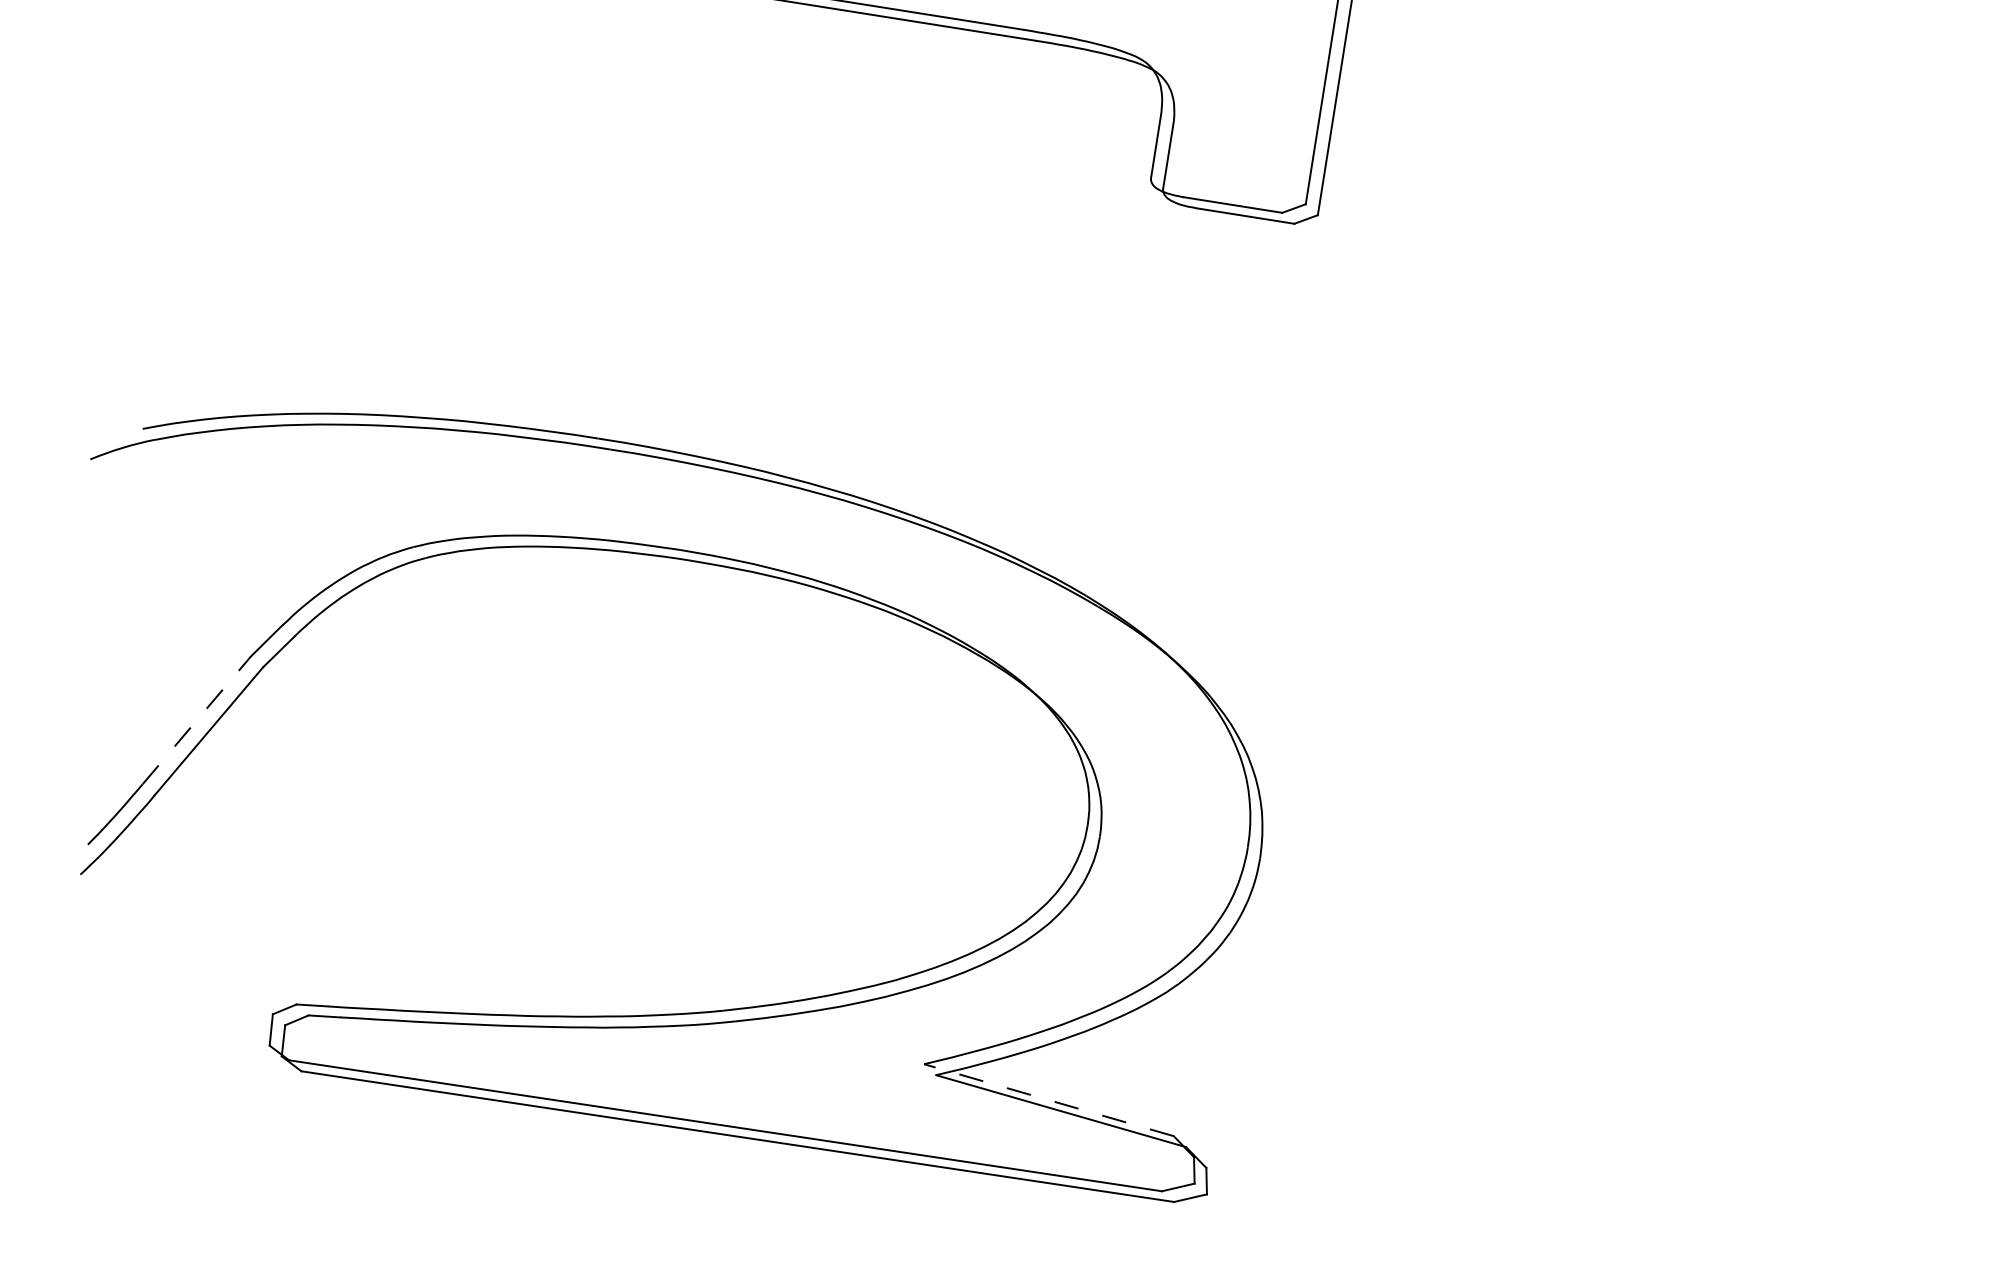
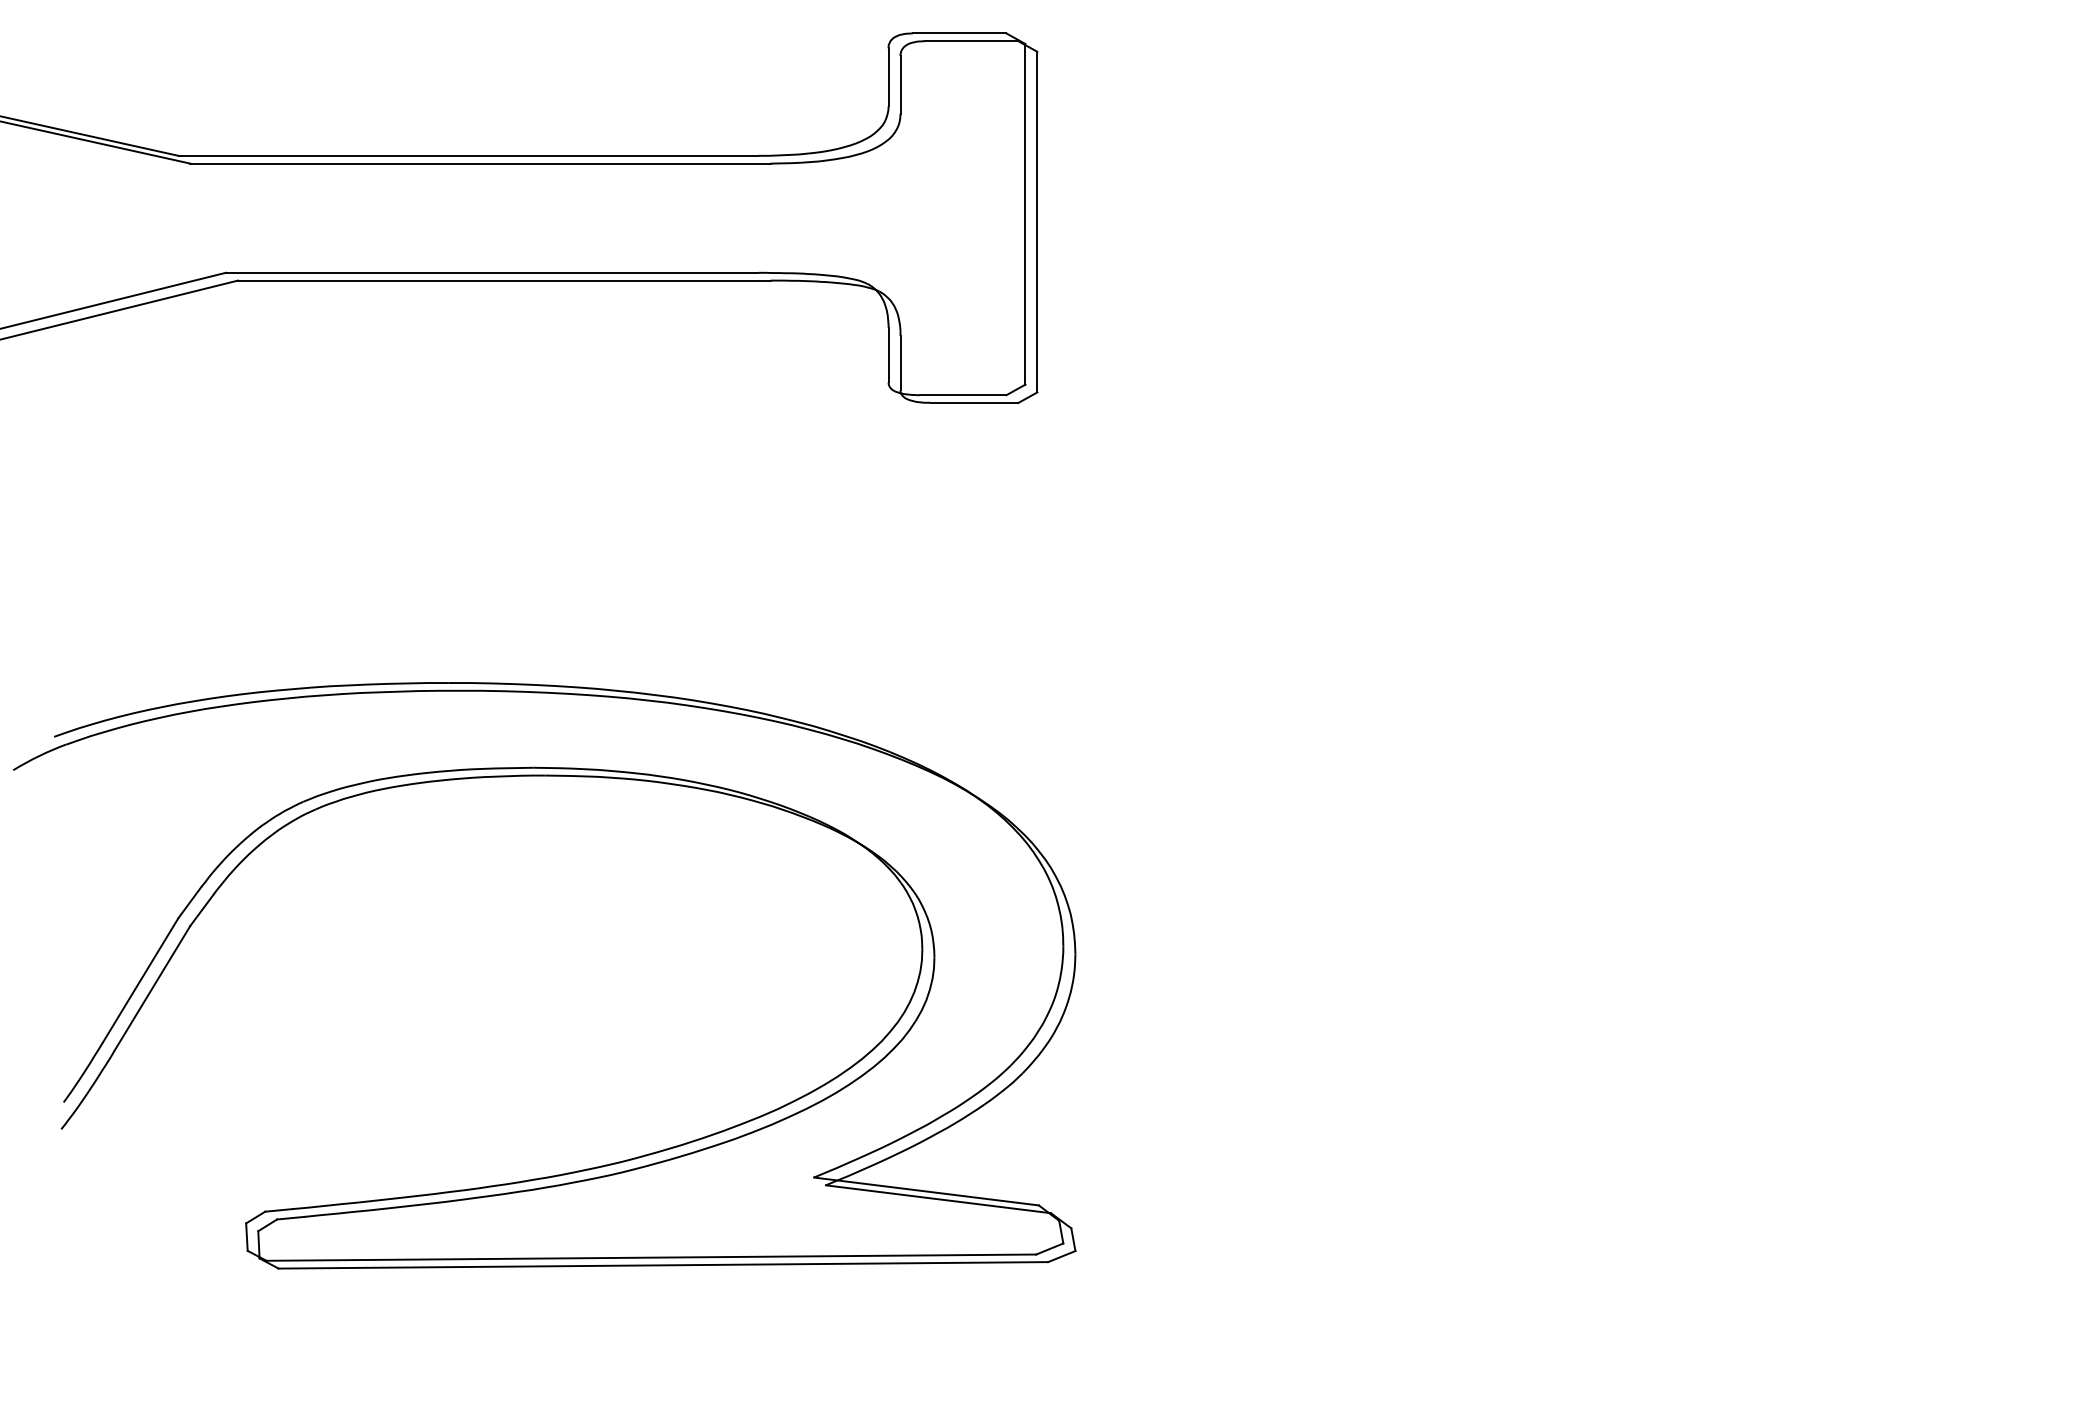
line: (196, 720) -> (140, 980), dashed -> solid
line: (1047, 1100) -> (925, 1191), dashed -> solid

